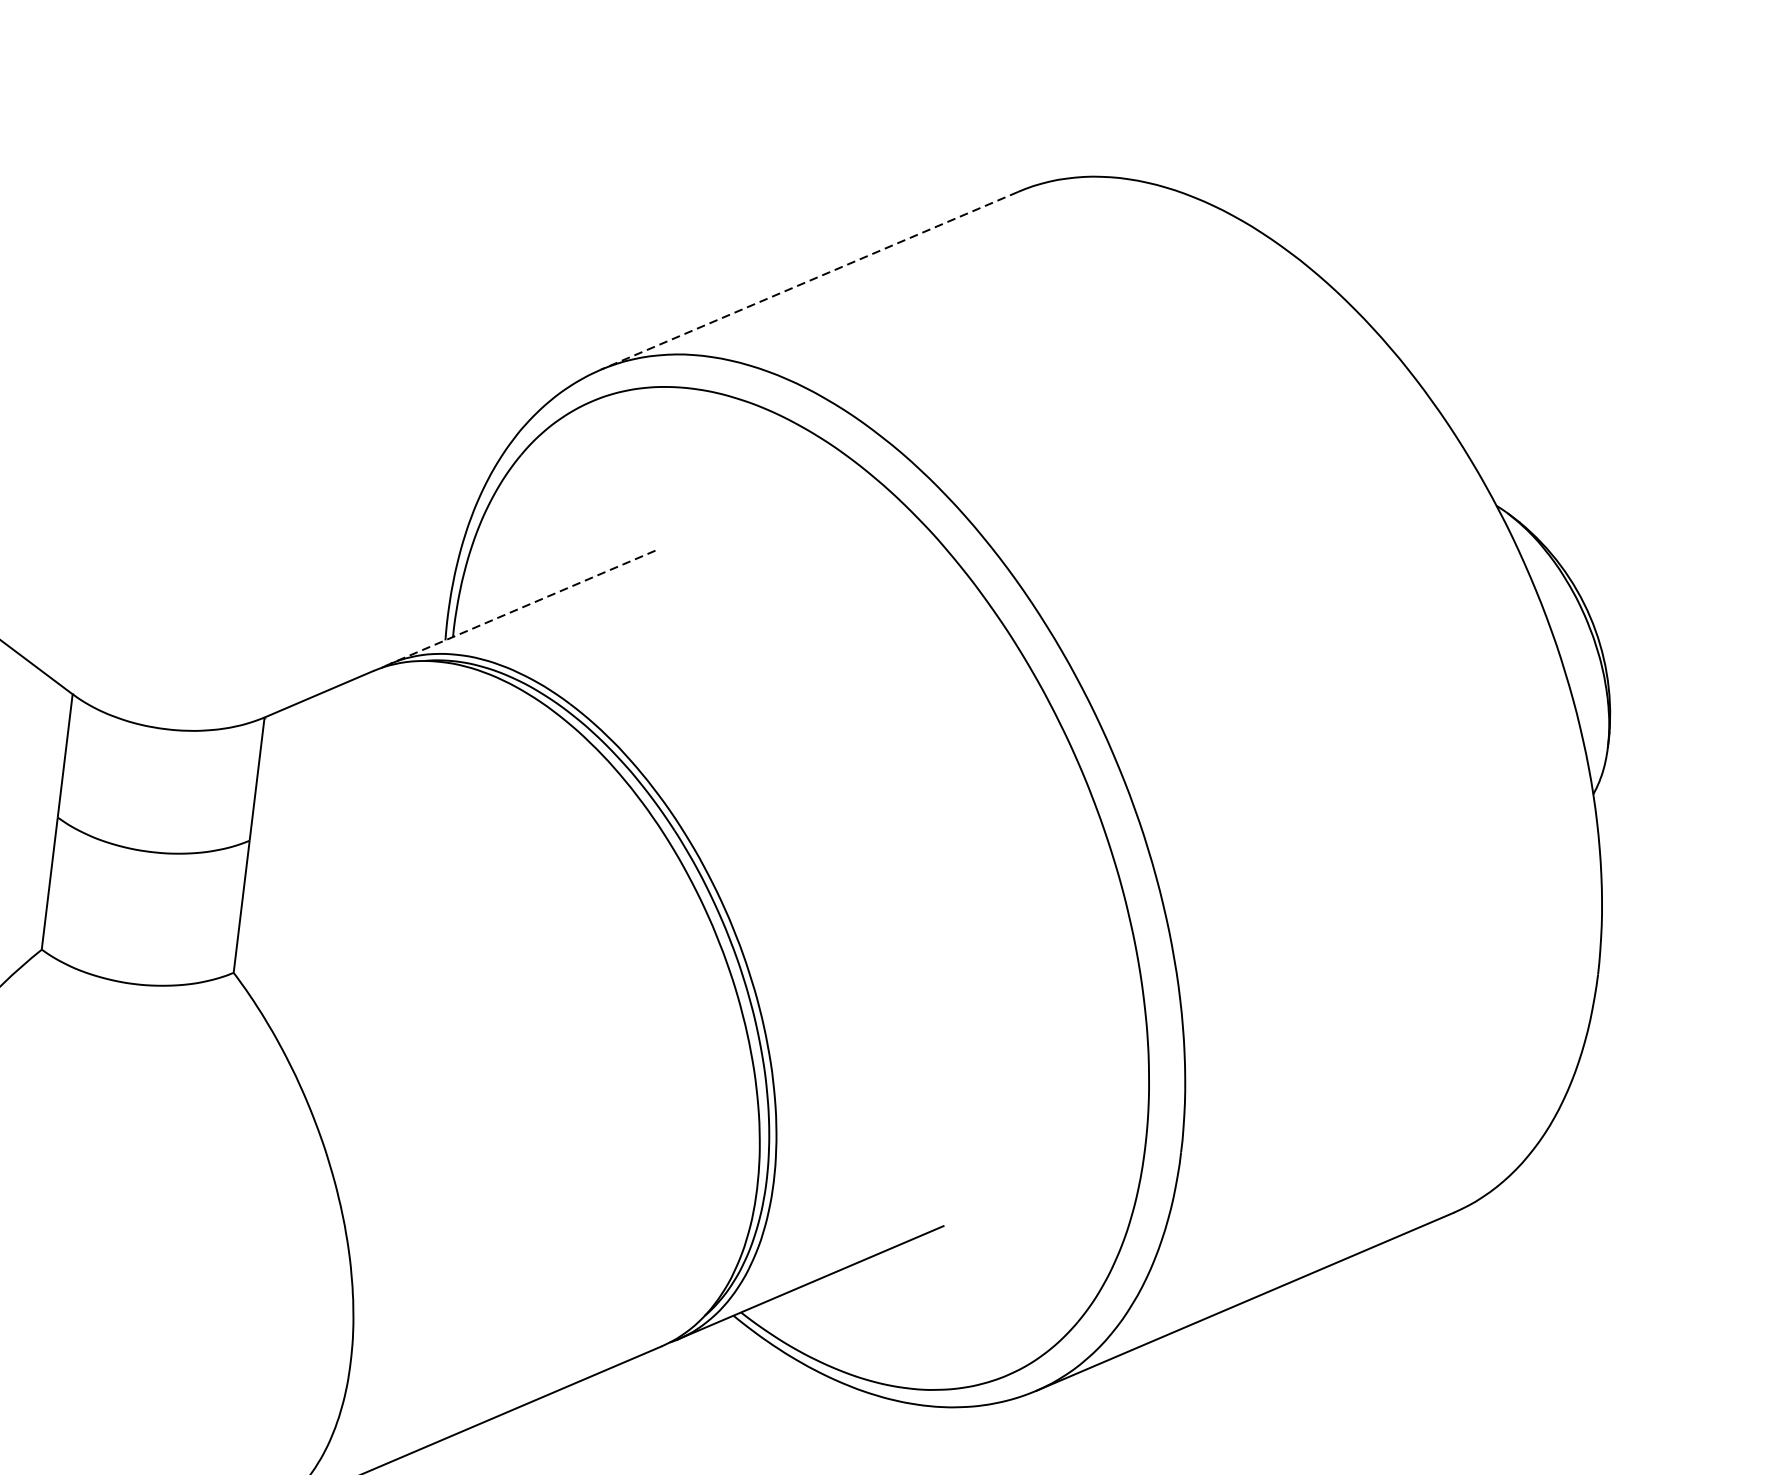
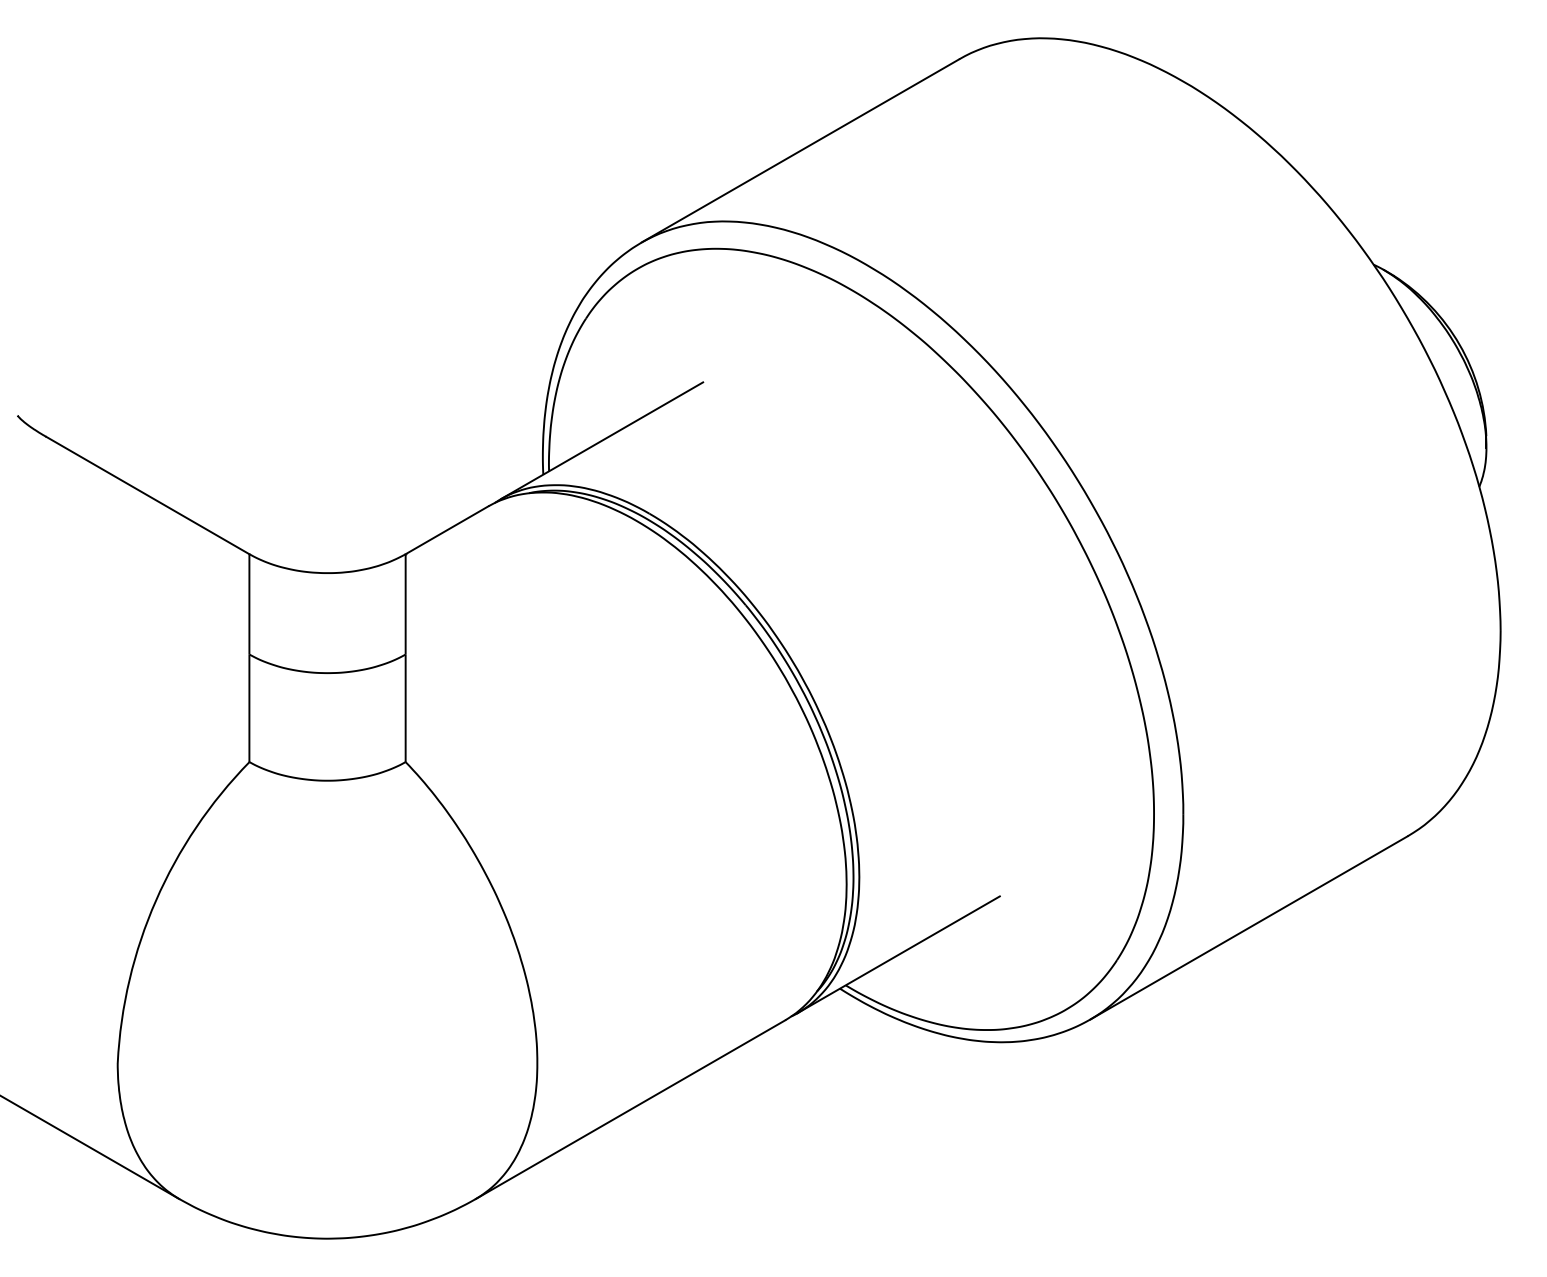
line: (809, 281) -> (800, 151), dashed -> solid
line: (523, 607) -> (602, 440), dashed -> solid

